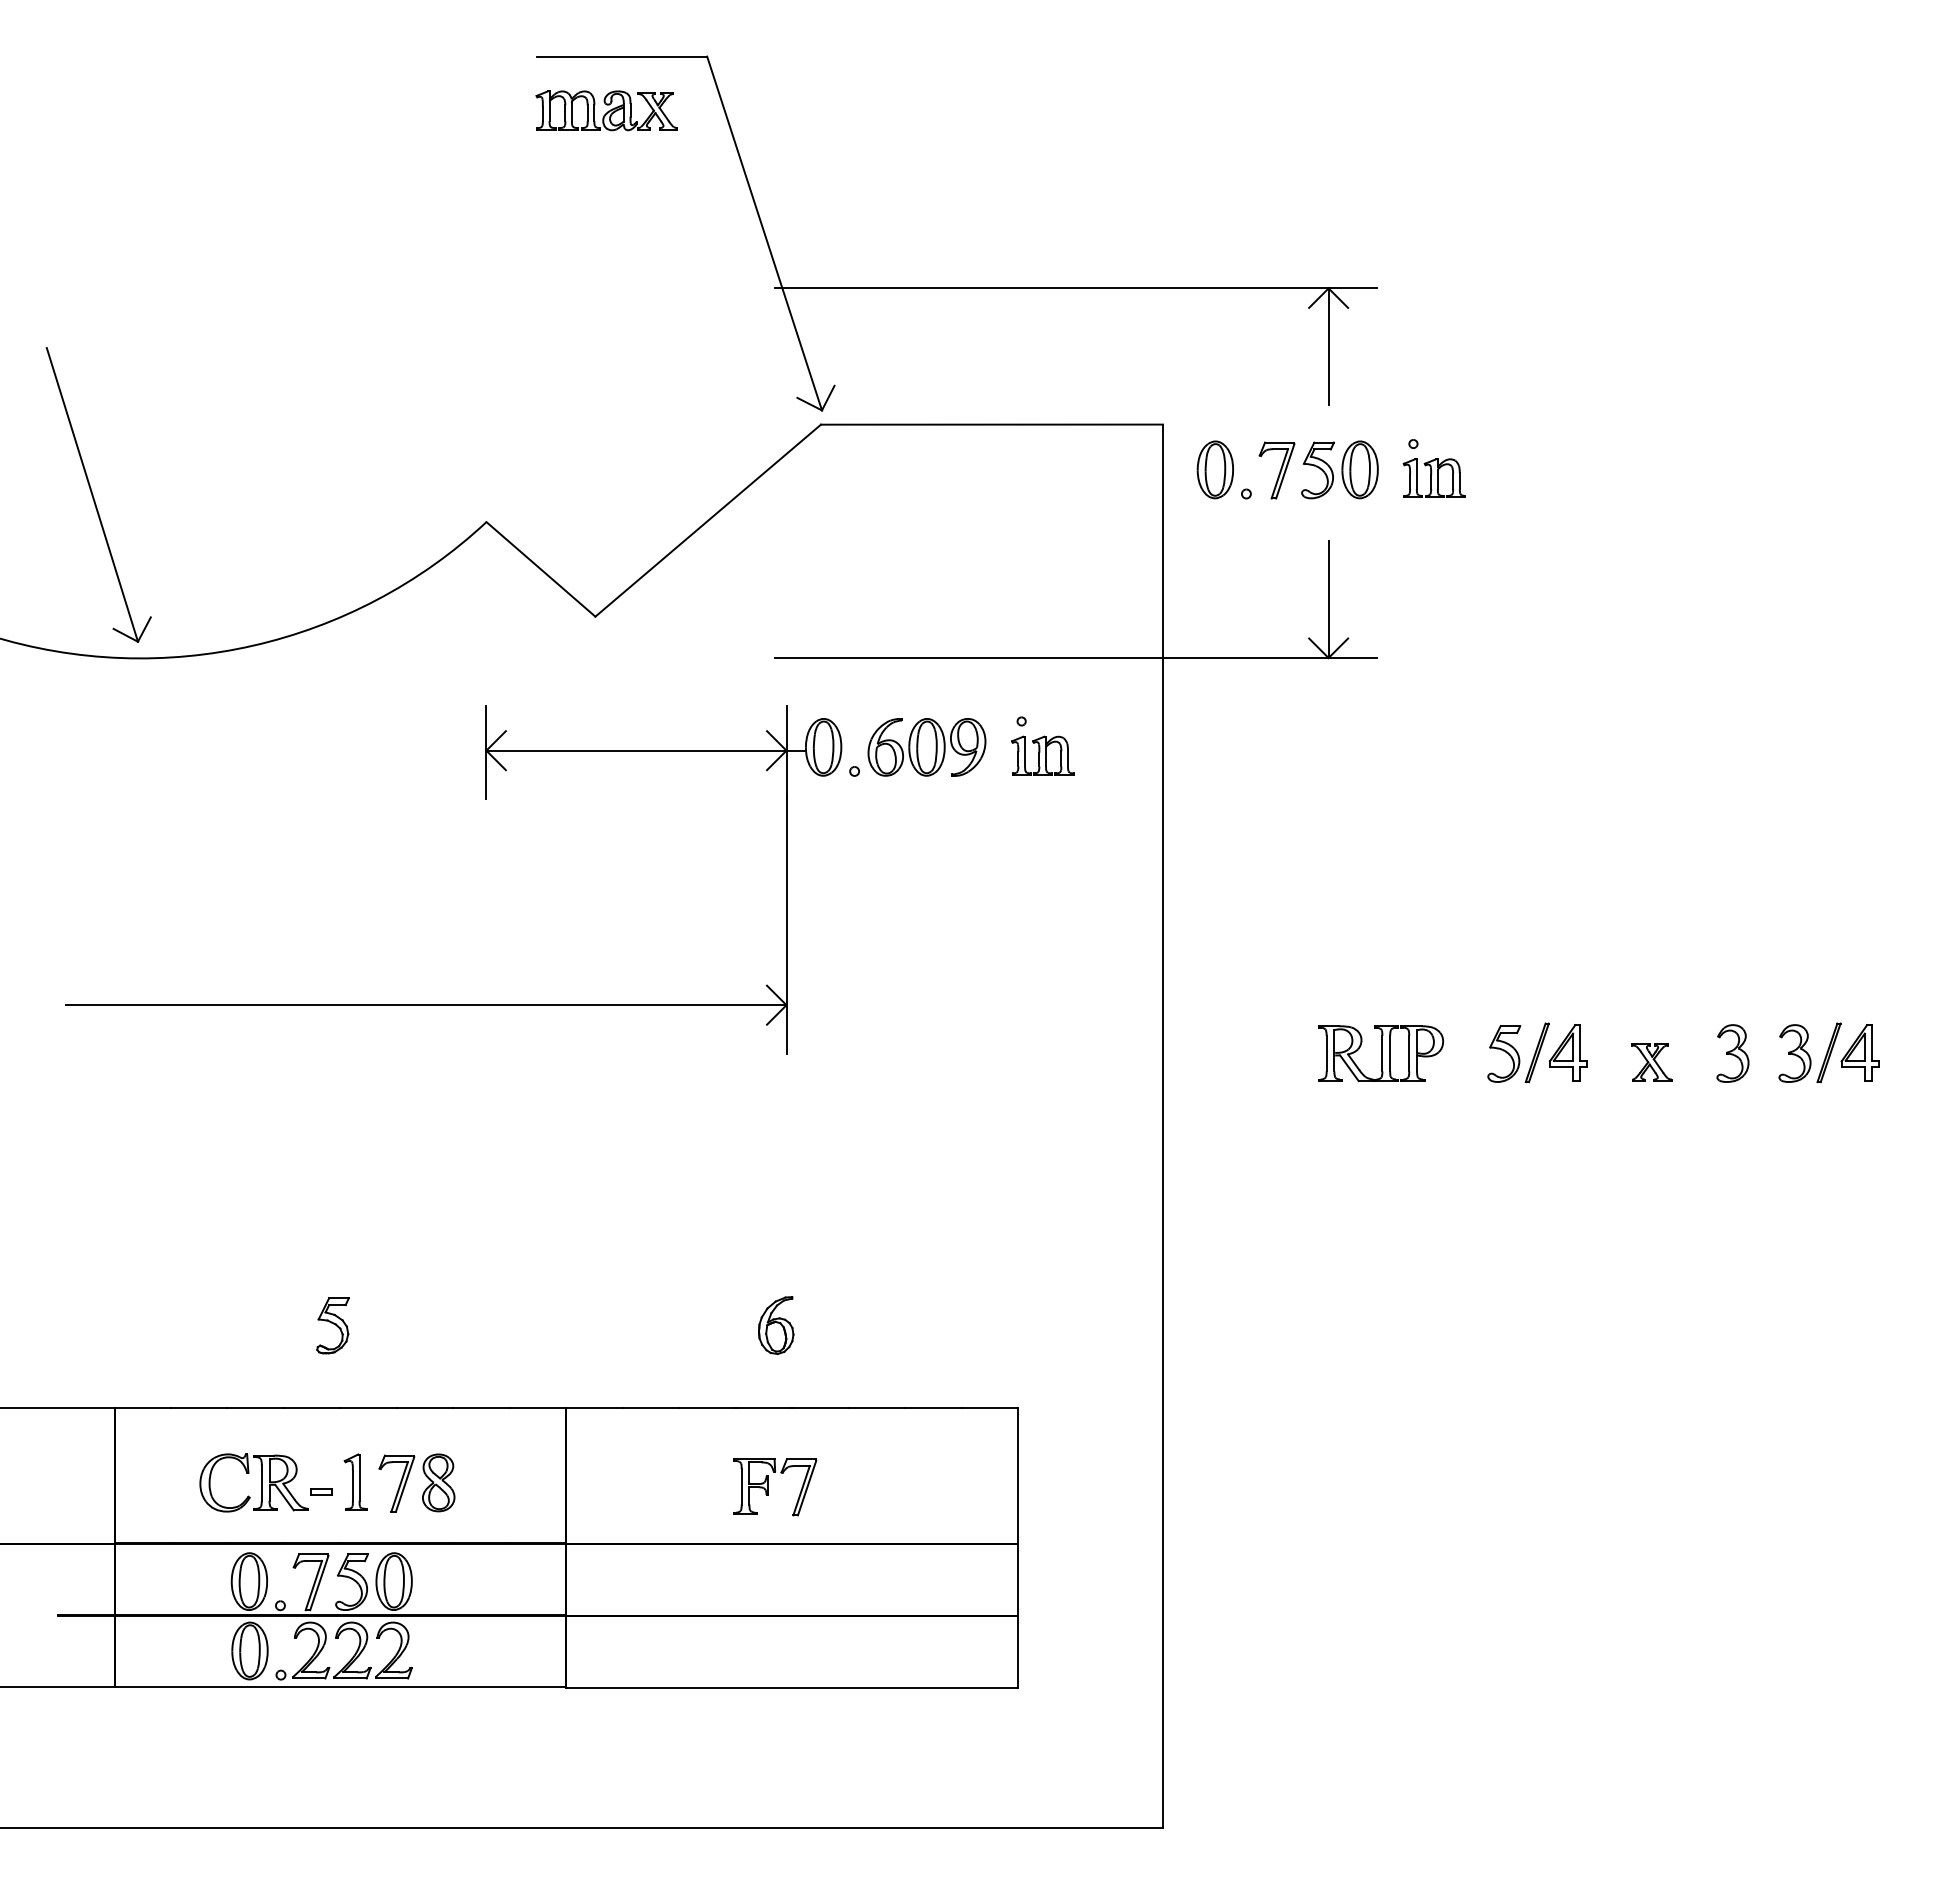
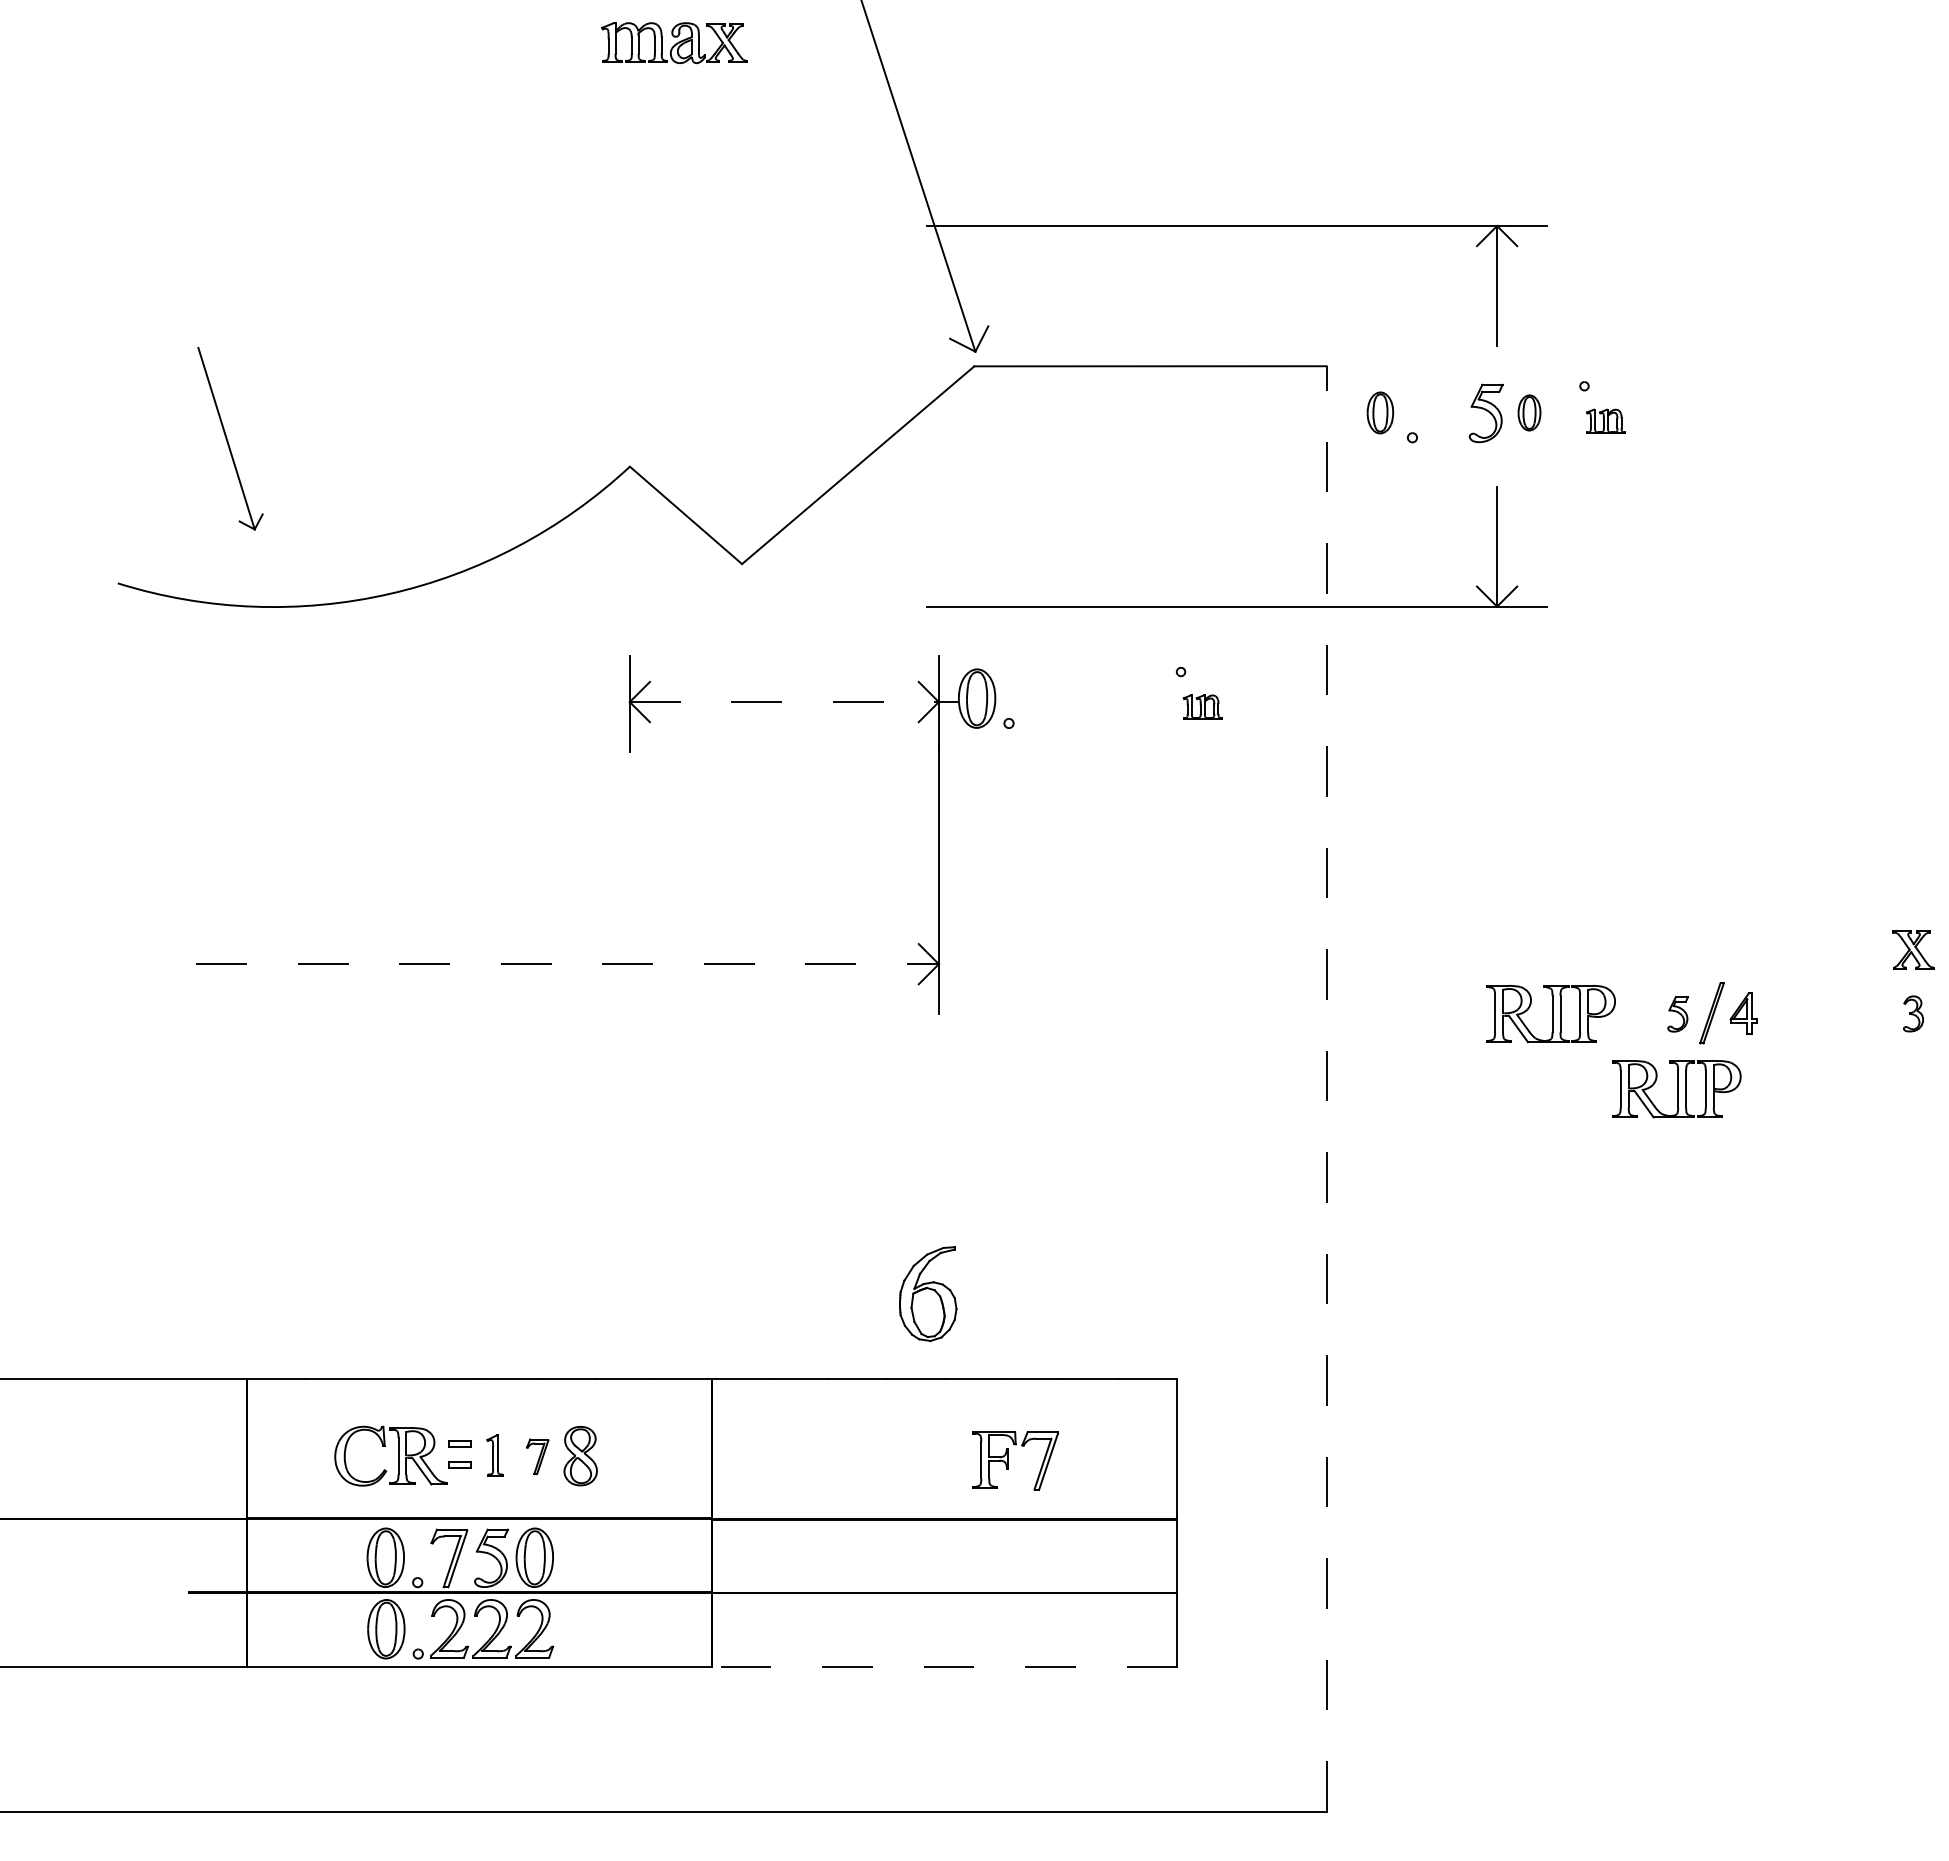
part: (606, 110) -> (674, 42), moved
part: (1214, 469) -> (1379, 412), size x0.7
part: (1359, 469) -> (1528, 412), size x0.6
part: (1276, 470) -> (1443, 413), removed
part: (1433, 477) -> (1605, 420), size x0.6
part: (98, 494) -> (230, 438), size x0.6
part: (926, 747) -> (1083, 698), removed
line: (646, 750) -> (794, 701), solid -> dashed
part: (1042, 755) -> (1202, 707), size x0.6
line: (426, 1005) -> (568, 964), solid -> dashed
part: (1567, 1052) -> (1743, 1012), size x0.7
part: (1504, 1053) -> (1678, 1013), size x0.6
part: (1732, 1053) -> (1913, 1013), size x0.6
part: (1651, 1062) -> (1913, 950), moved
line: (1162, 1126) -> (1326, 1089), solid -> dashed
part: (1502, 1126) -> (1676, 1089), added
part: (332, 1325) -> (471, 1294), removed
part: (776, 1325) -> (928, 1294), size x1.6
part: (321, 1470) -> (459, 1443), added
part: (355, 1481) -> (495, 1454), size x0.7
part: (396, 1483) -> (537, 1456), size x0.6
part: (768, 1487) -> (1008, 1460), moved
line: (792, 1687) -> (945, 1666), solid -> dashed

